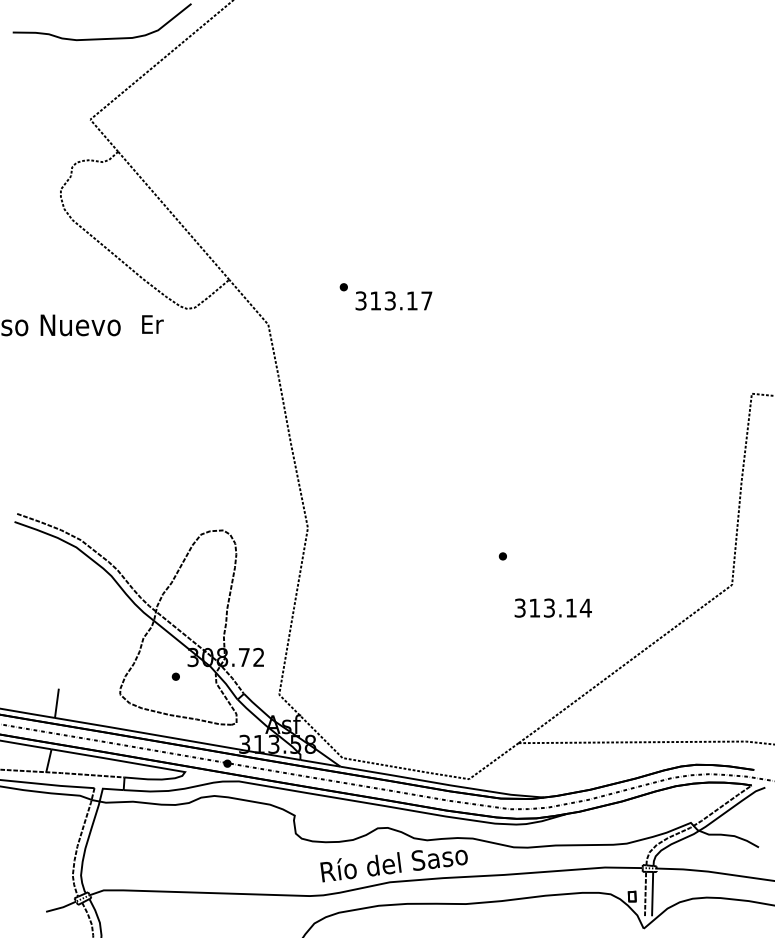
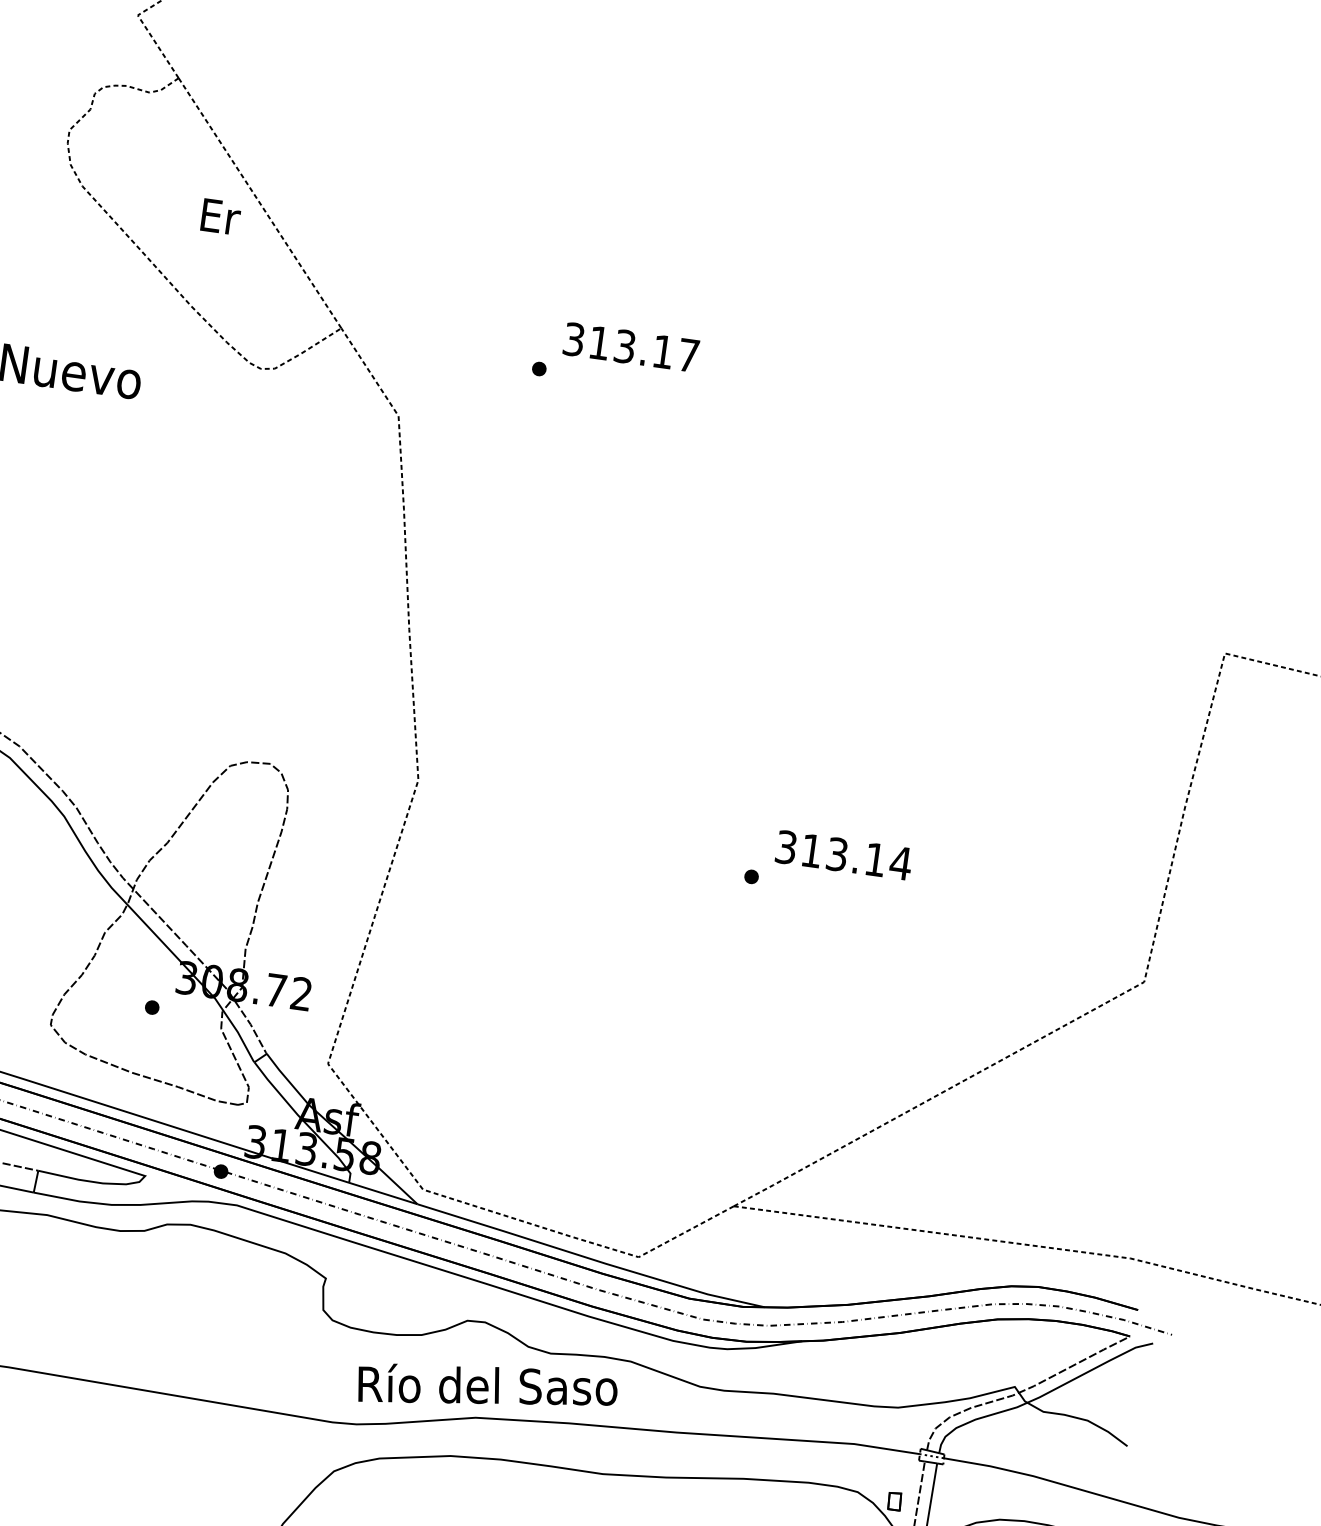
text: (393, 300) -> (630, 346), moved
text: (152, 324) -> (220, 216), moved
text: (552, 607) -> (842, 854), moved

